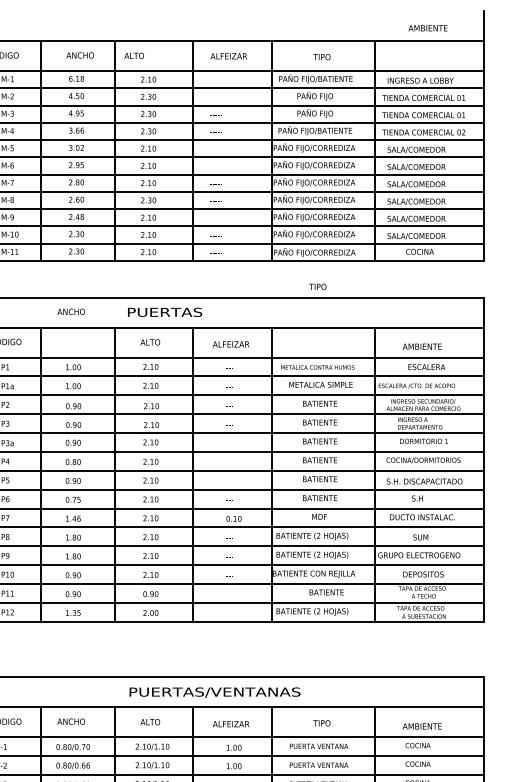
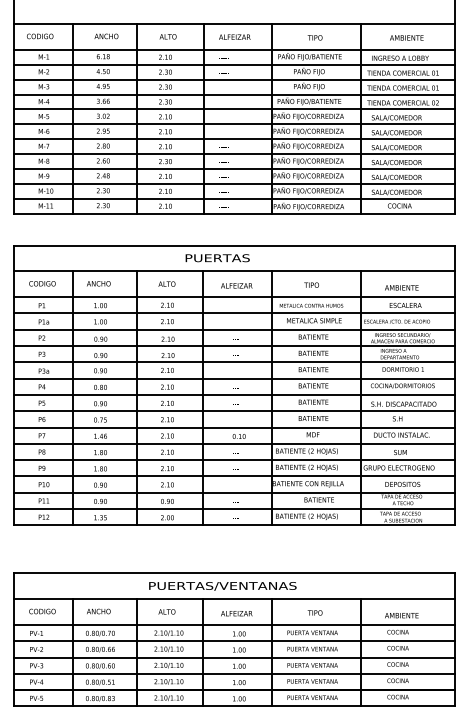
text: (427, 27) -> (406, 37), moved
text: (133, 55) -> (167, 36), moved
text: (317, 286) -> (311, 284), moved
text: (70, 311) -> (98, 283), moved
text: (164, 312) -> (217, 258), moved

